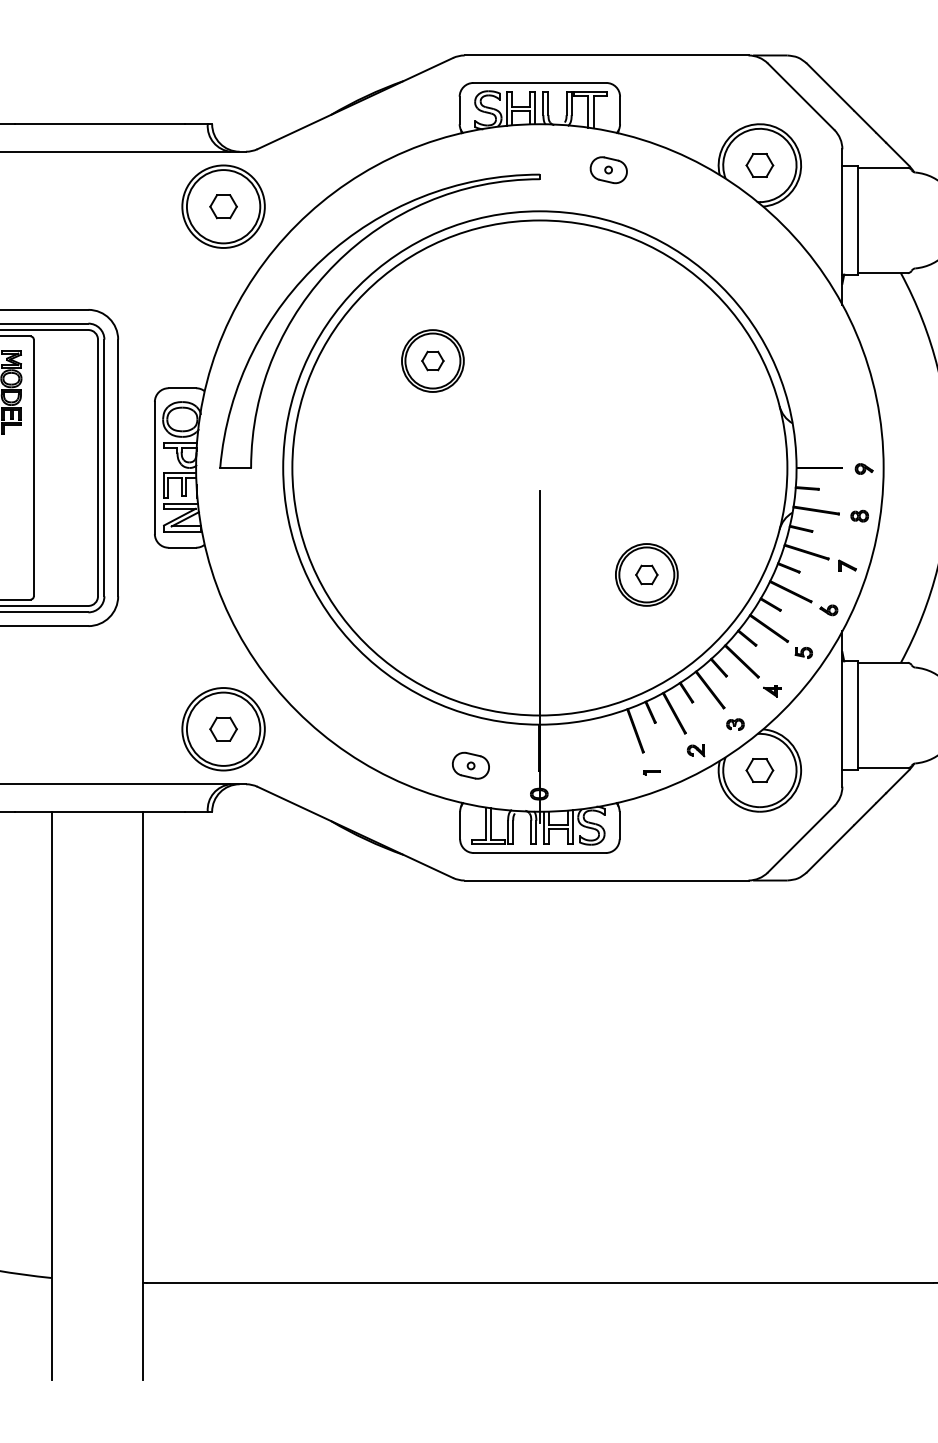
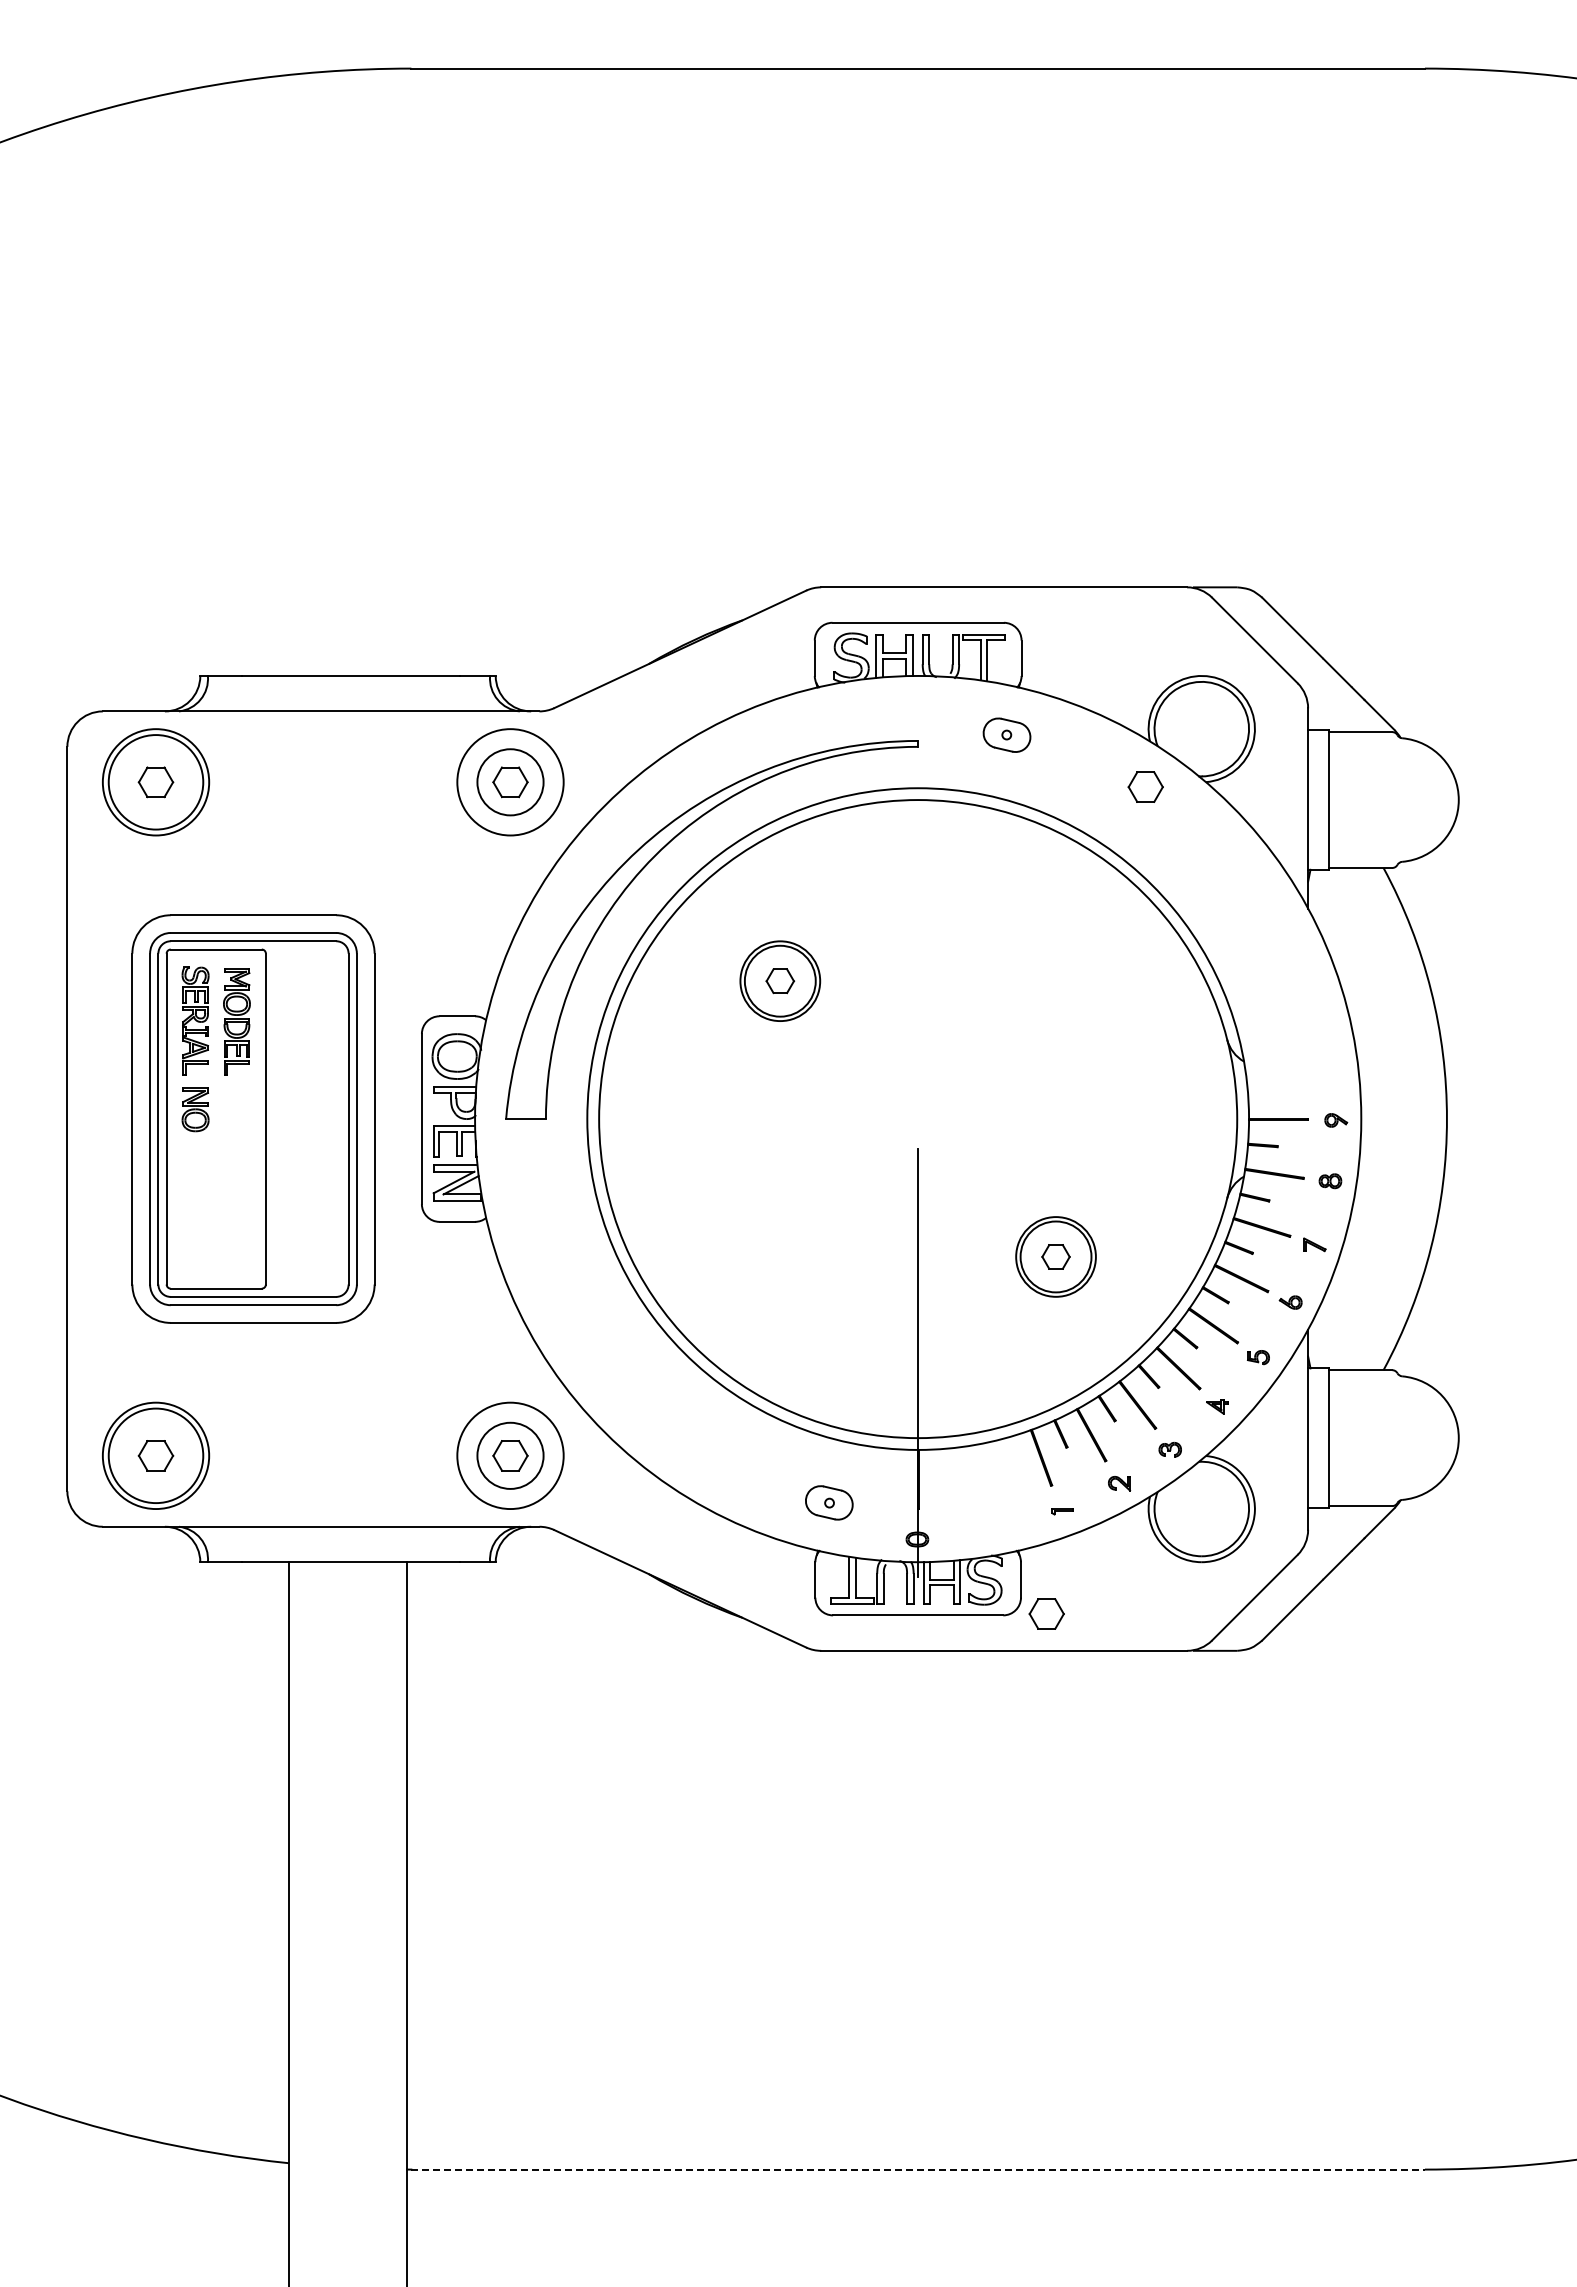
part: (759, 164) -> (1145, 786), moved
circle: (223, 206) -> (510, 782), size x0.7
circle: (223, 728) -> (510, 1455), size x0.7
part: (759, 770) -> (1046, 1613), moved
line: (540, 1282) -> (918, 2169), solid -> dashed

